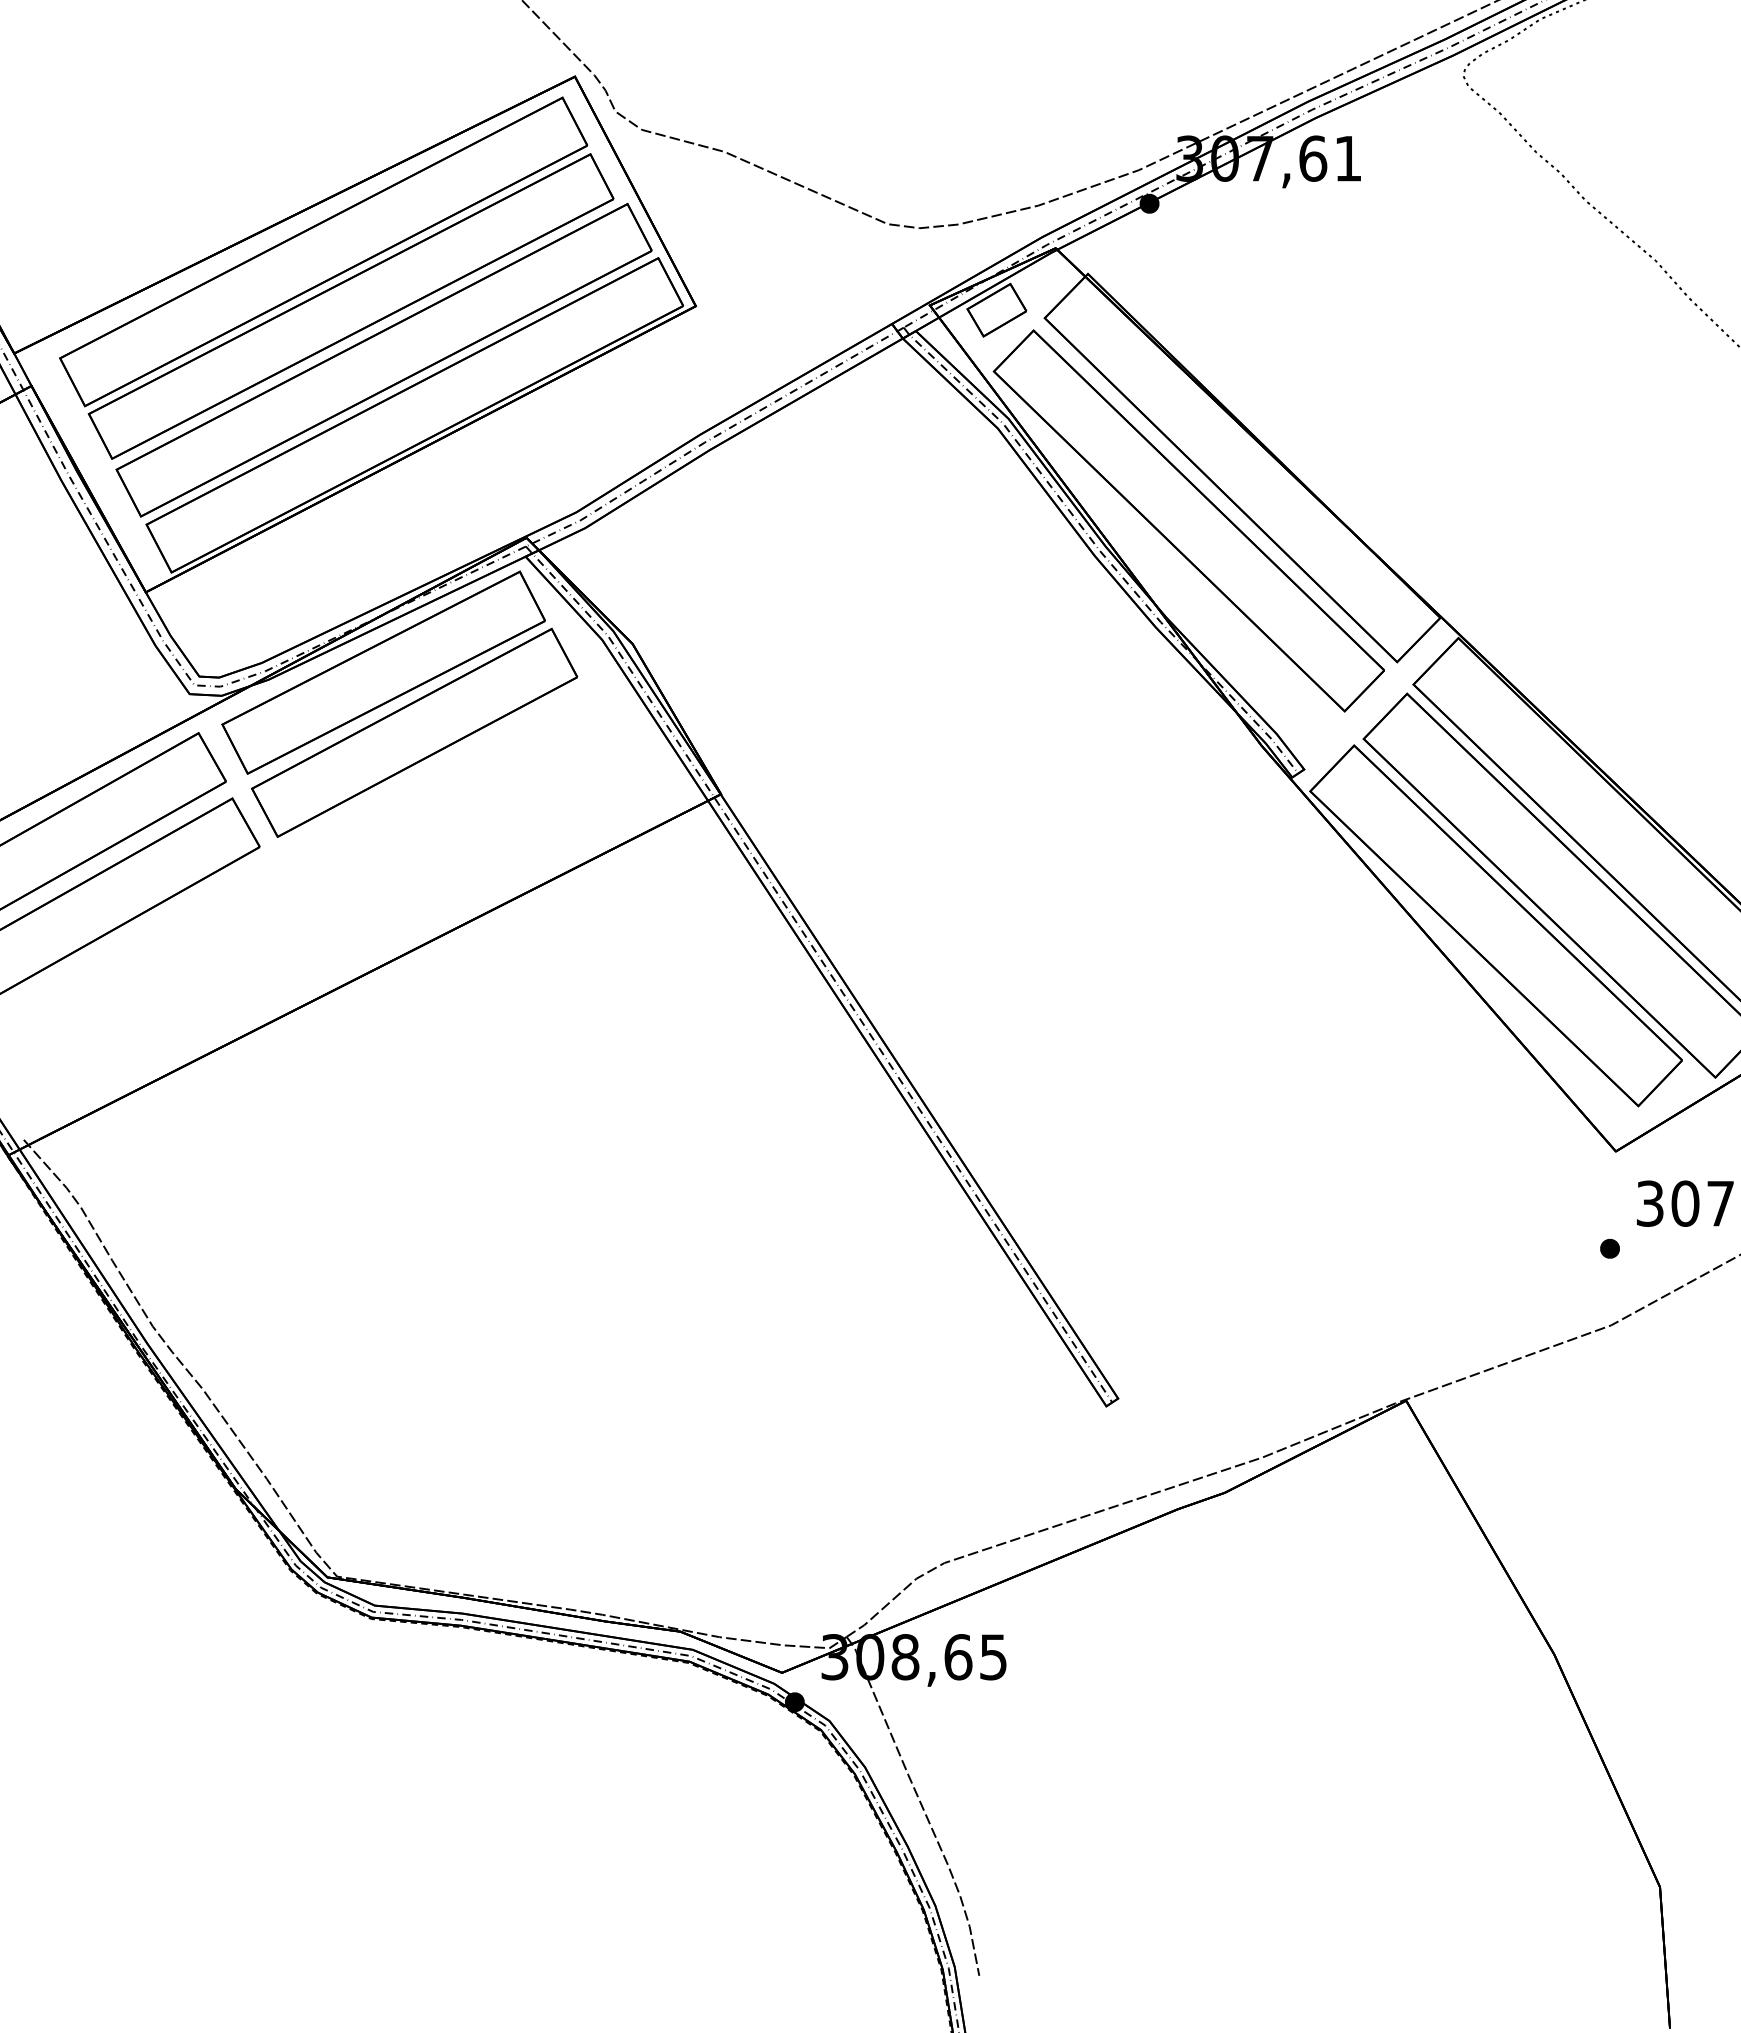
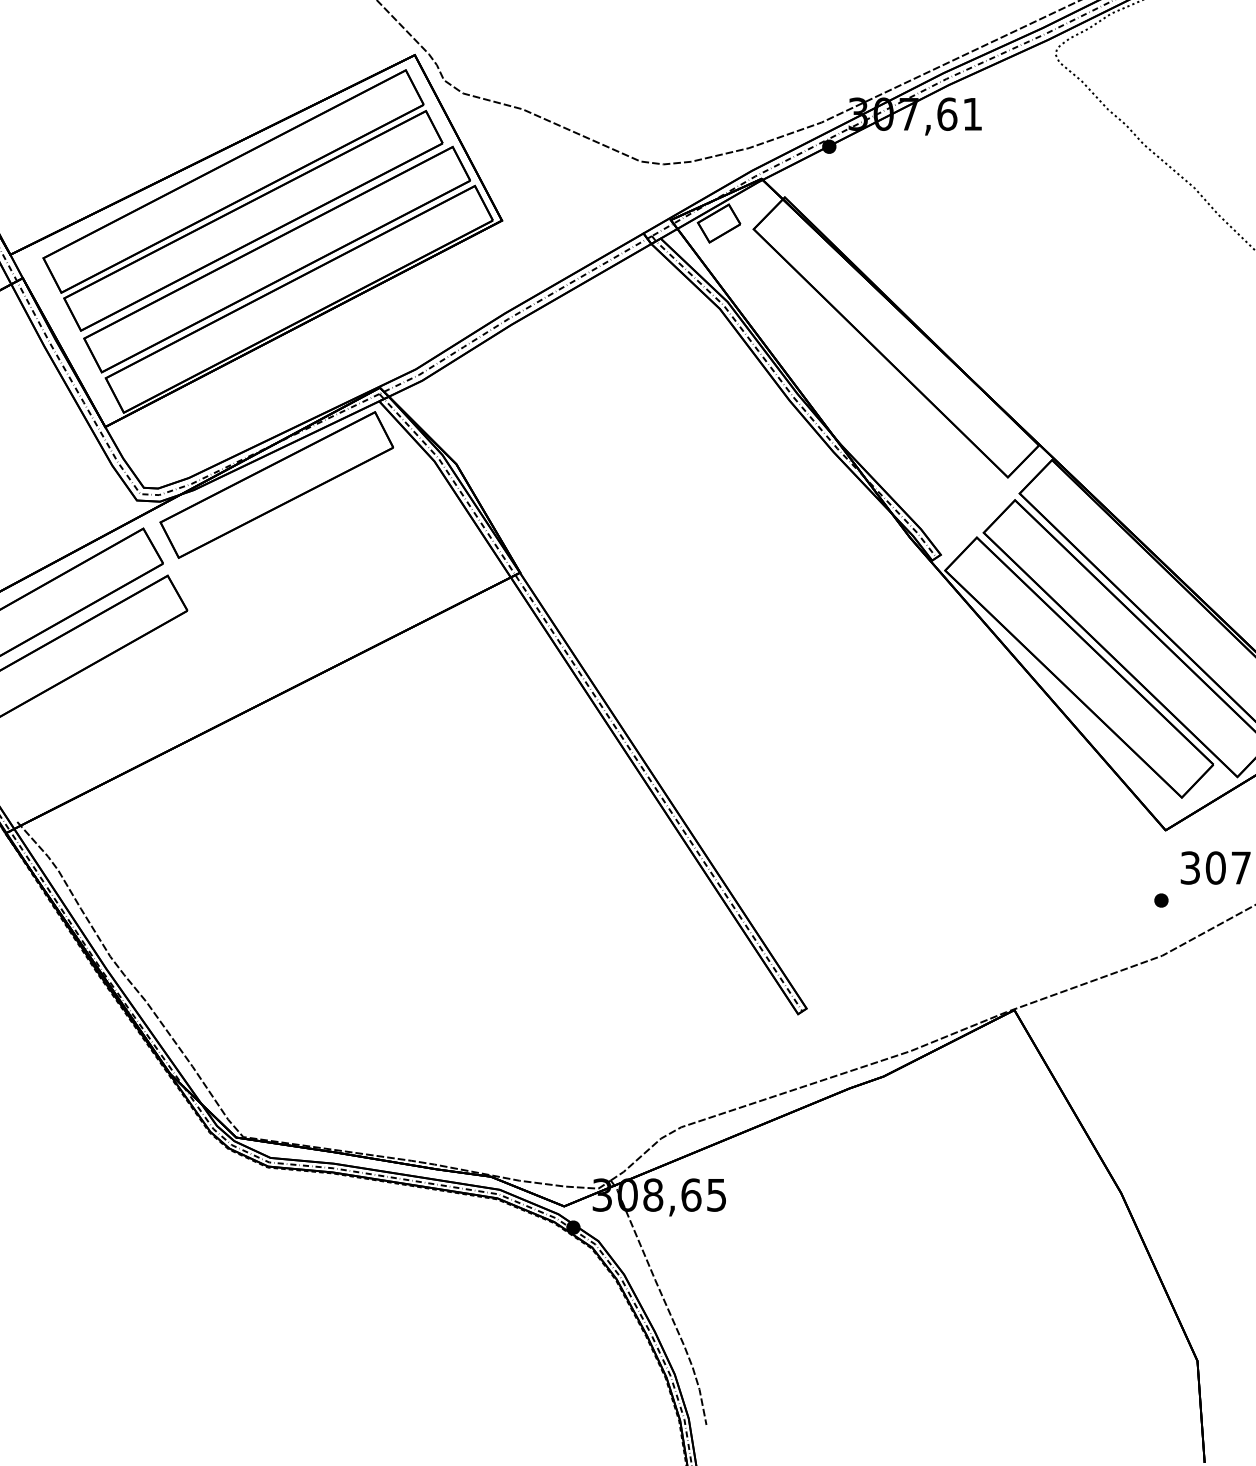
part: (1188, 520) -> (857, 375), removed
part: (414, 732) -> (299, 528), removed

